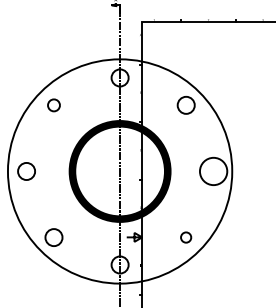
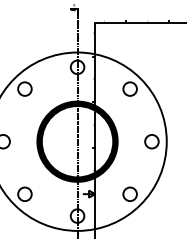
circle: (53, 105) -> (24, 89), size x1.43
circle: (213, 171) -> (151, 141), size x0.62
circle: (185, 237) -> (129, 194), size x1.67

